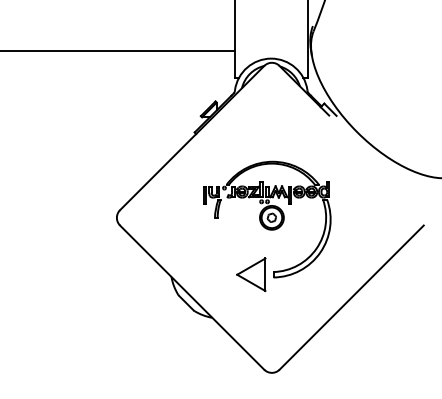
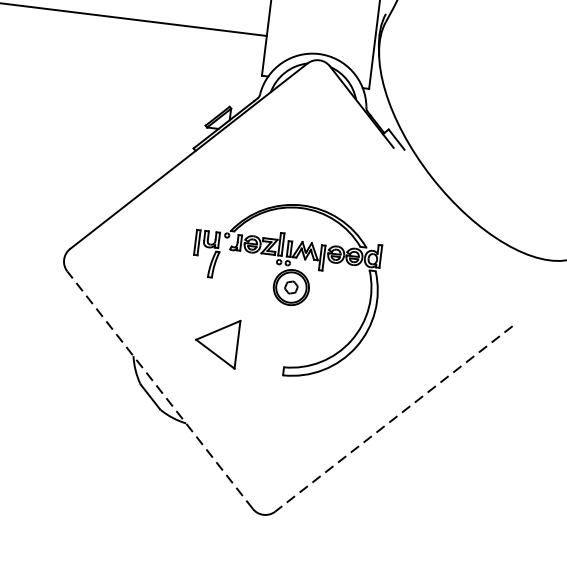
part: (251, 274) -> (217, 341), moved
line: (192, 297) -> (160, 390), solid -> dashed
line: (351, 297) -> (393, 418), solid -> dashed

